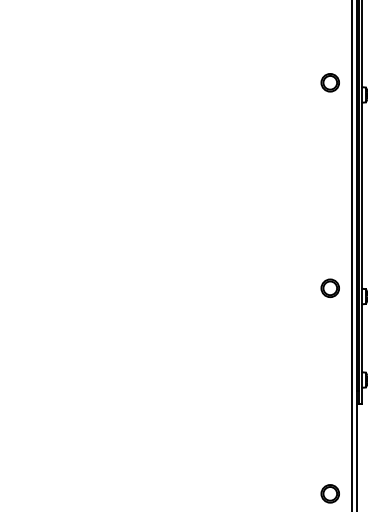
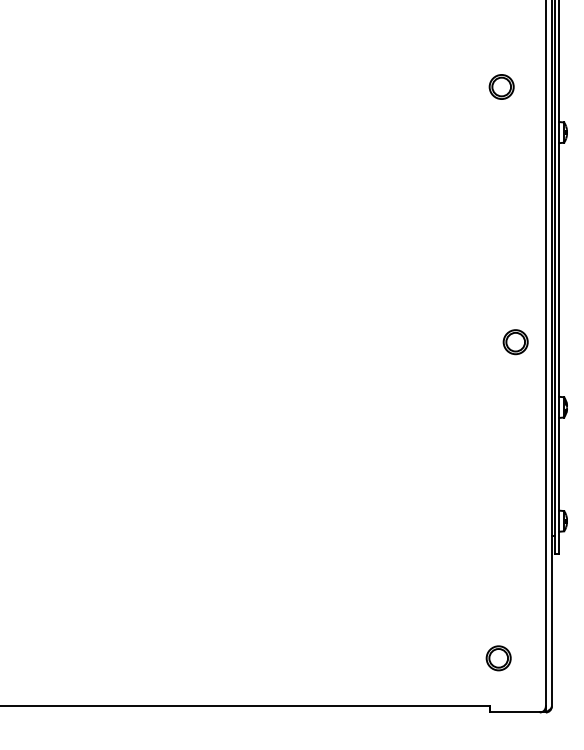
part: (330, 82) -> (501, 86), moved
part: (330, 288) -> (515, 342), moved
part: (330, 493) -> (498, 658), moved

